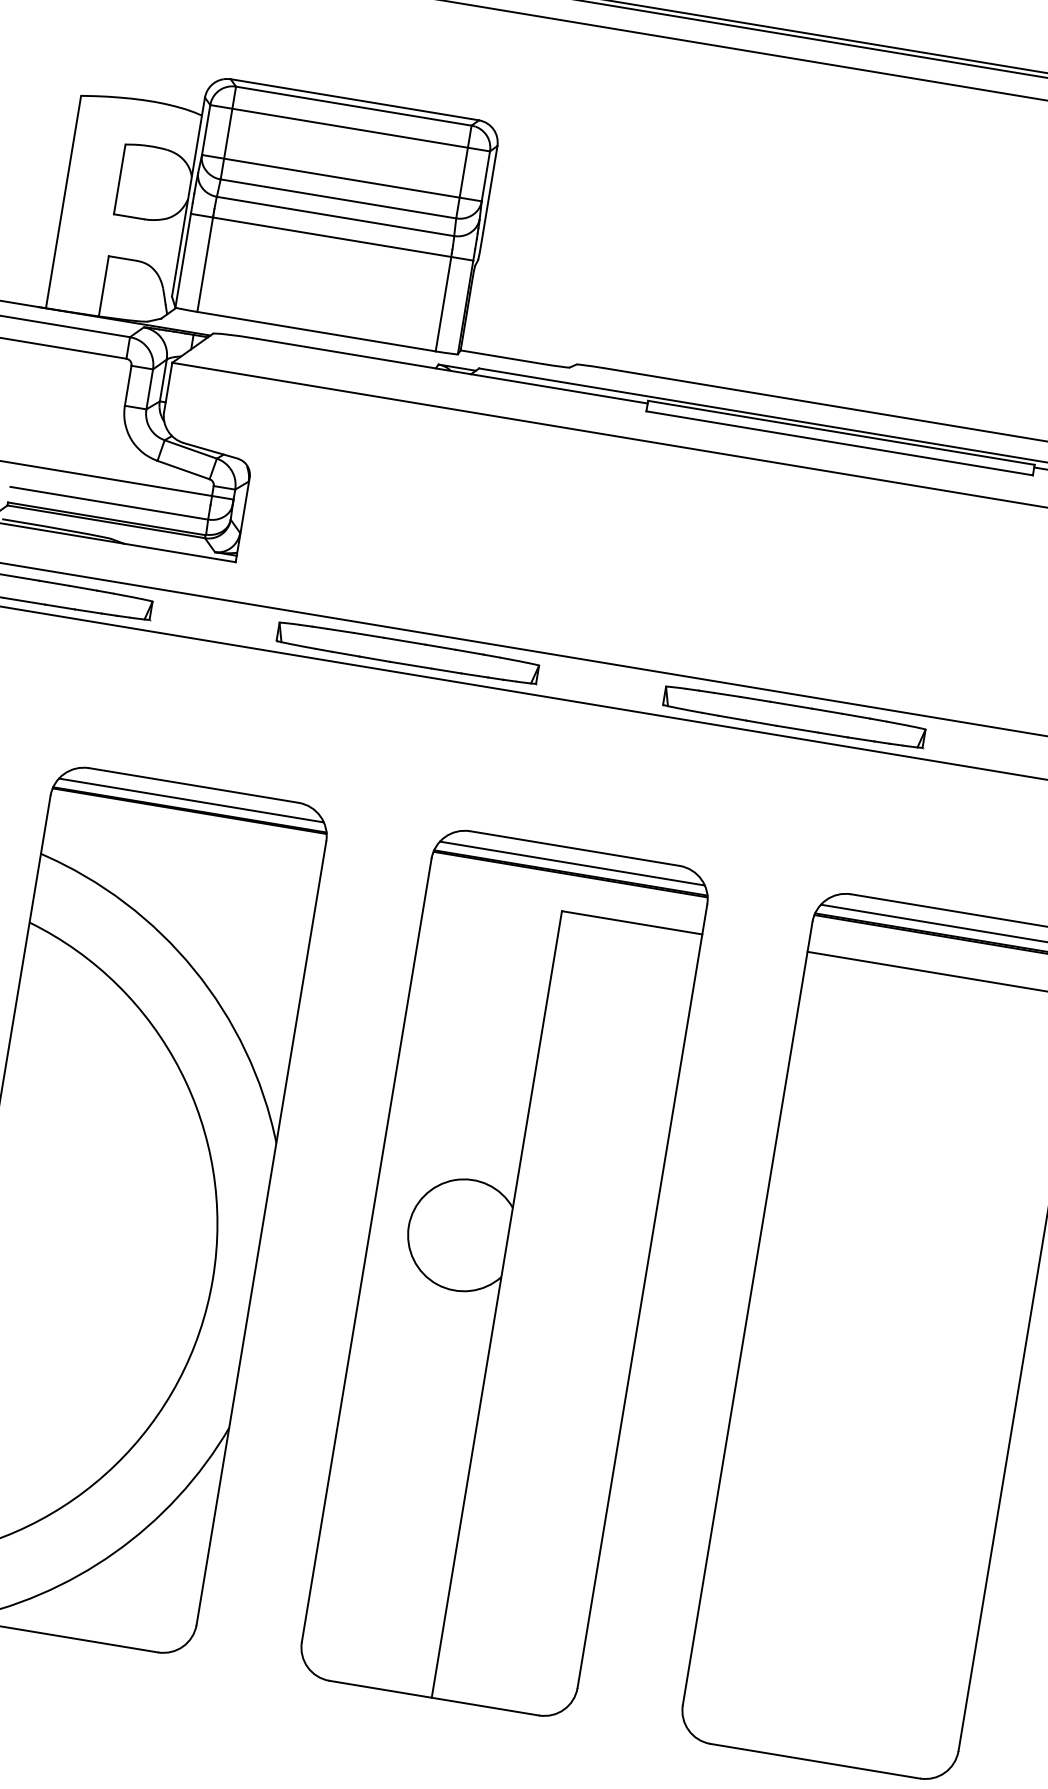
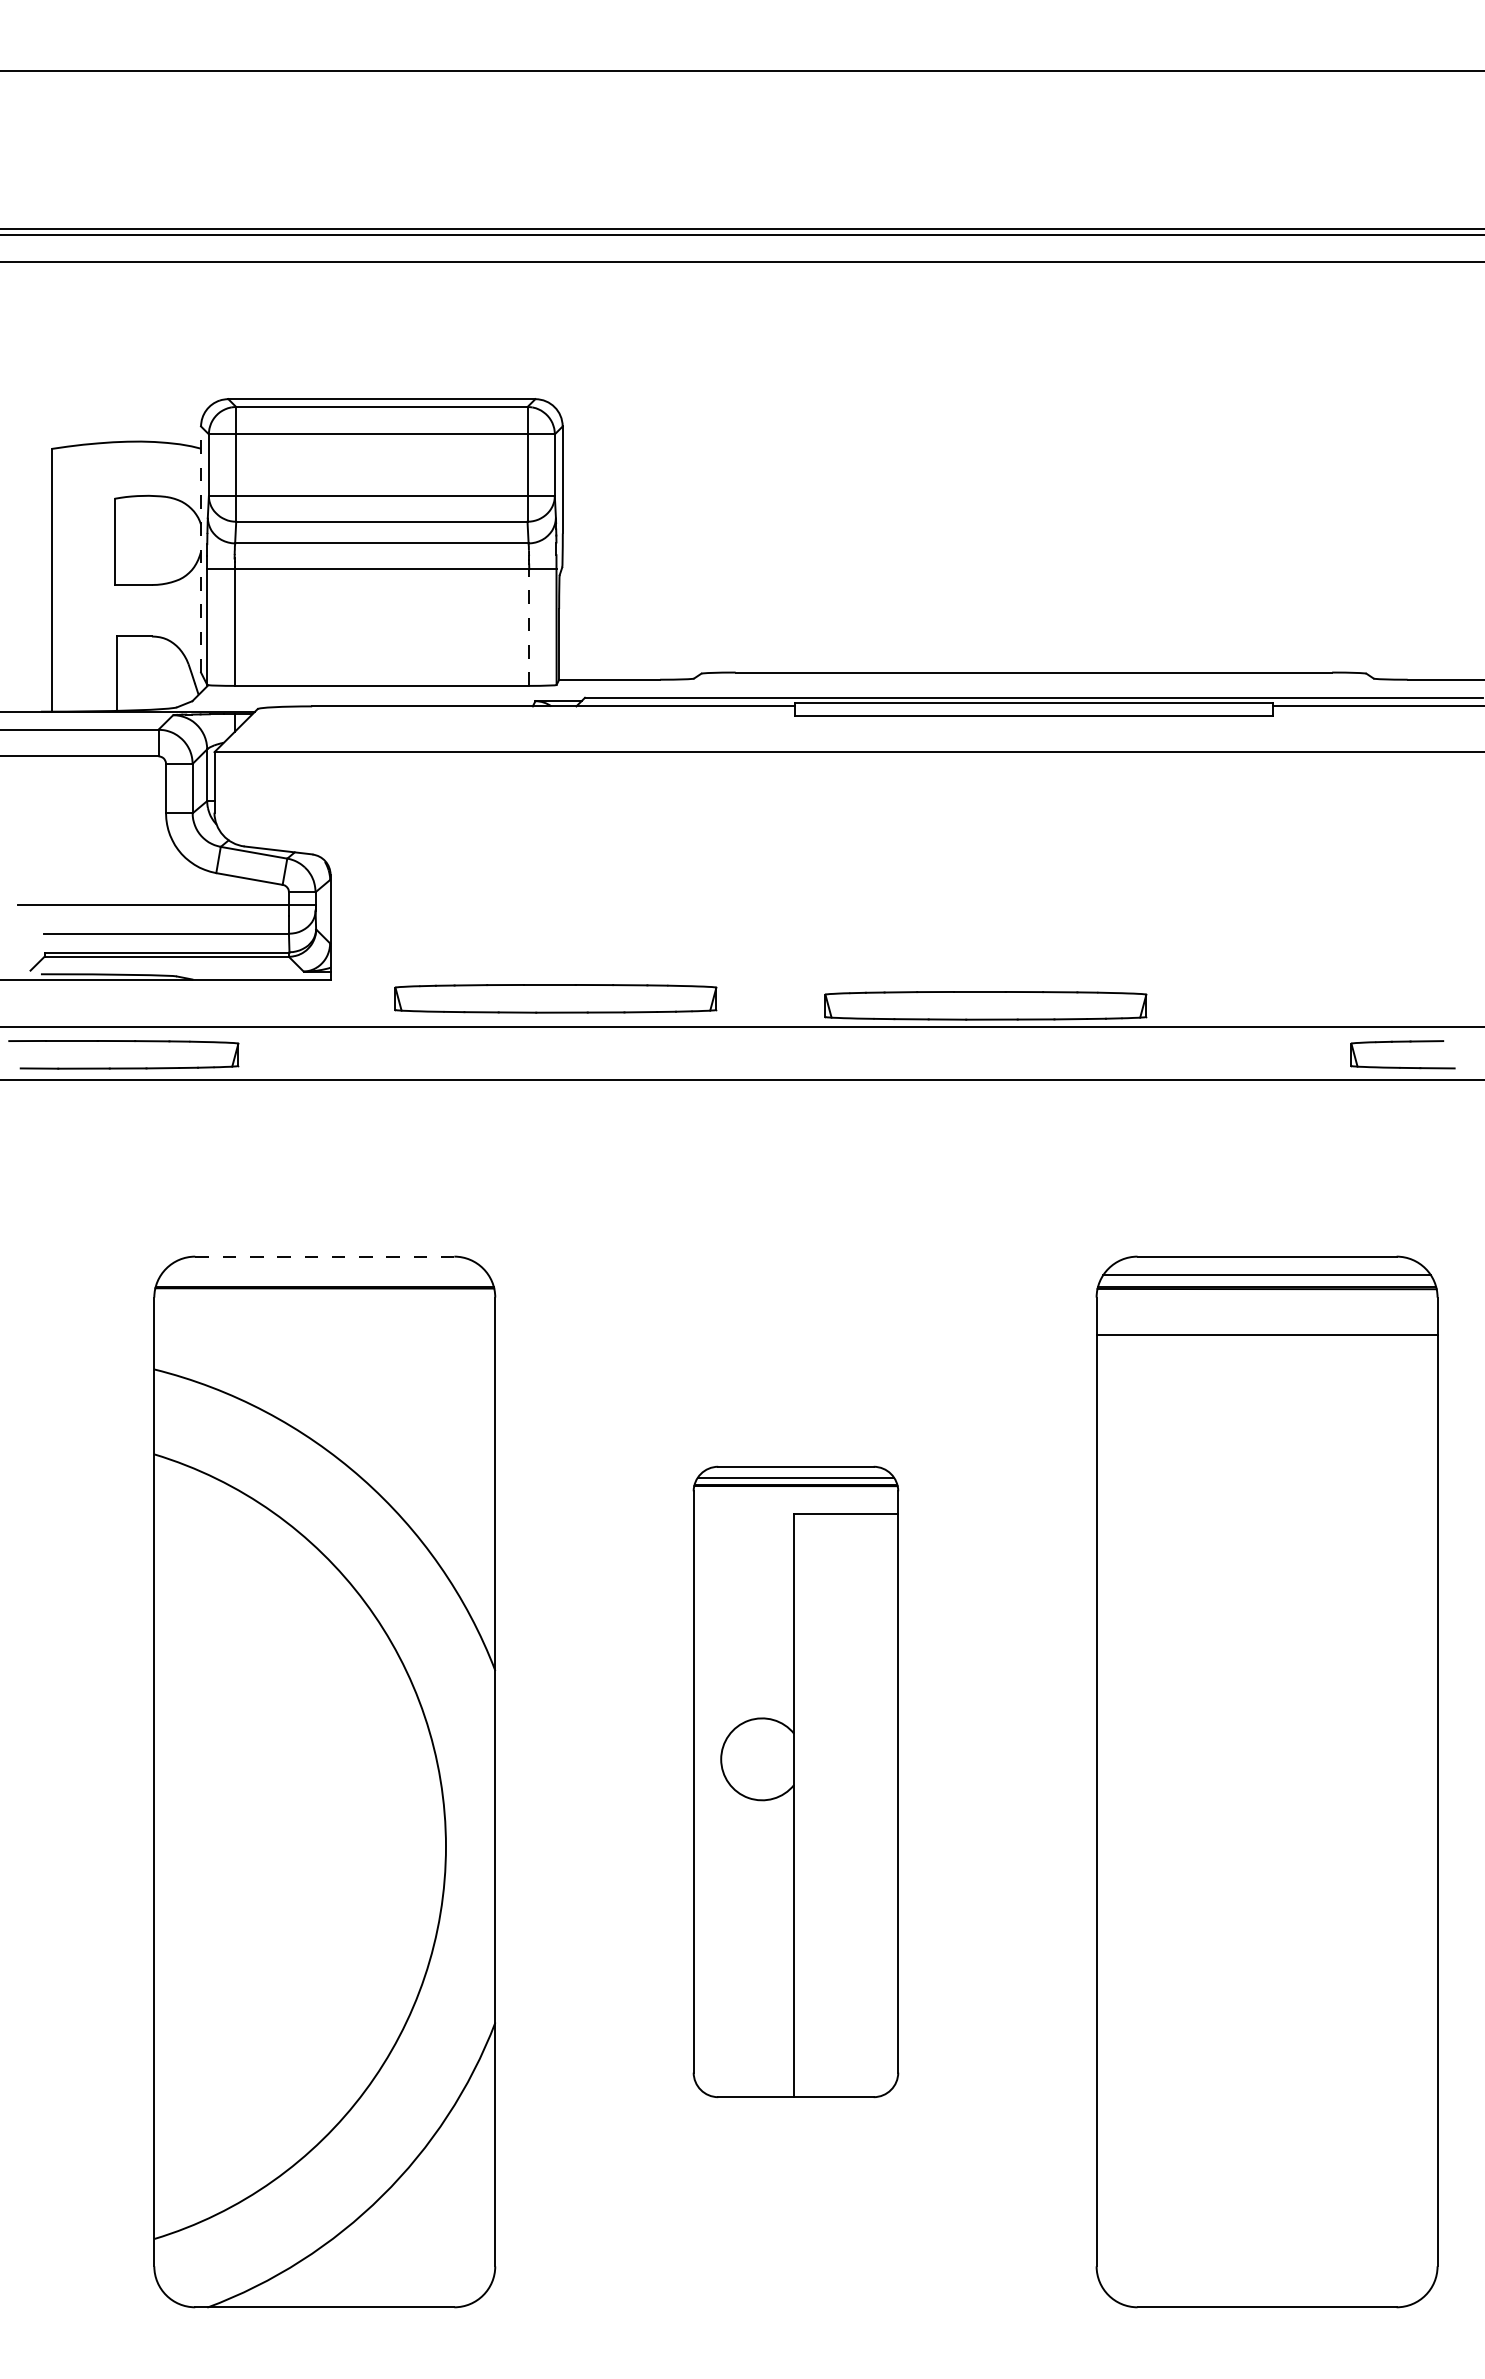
line: (189, 196) -> (201, 548), solid -> dashed
line: (443, 304) -> (529, 627), solid -> dashed
part: (407, 652) -> (555, 998), moved
part: (794, 716) -> (985, 1005), moved
line: (193, 785) -> (324, 1256), solid -> dashed
line: (191, 800) -> (324, 1275), removed
part: (504, 1272) -> (795, 1781), size x0.6

